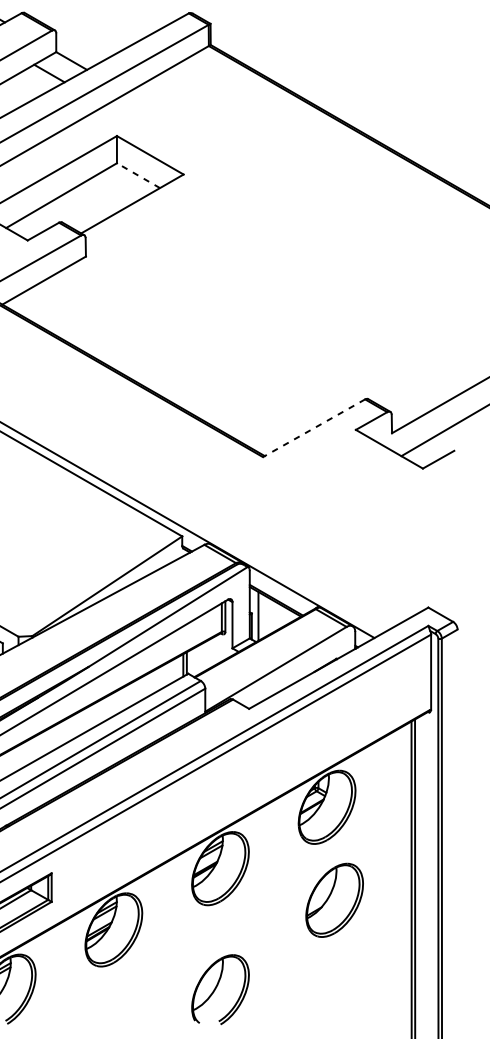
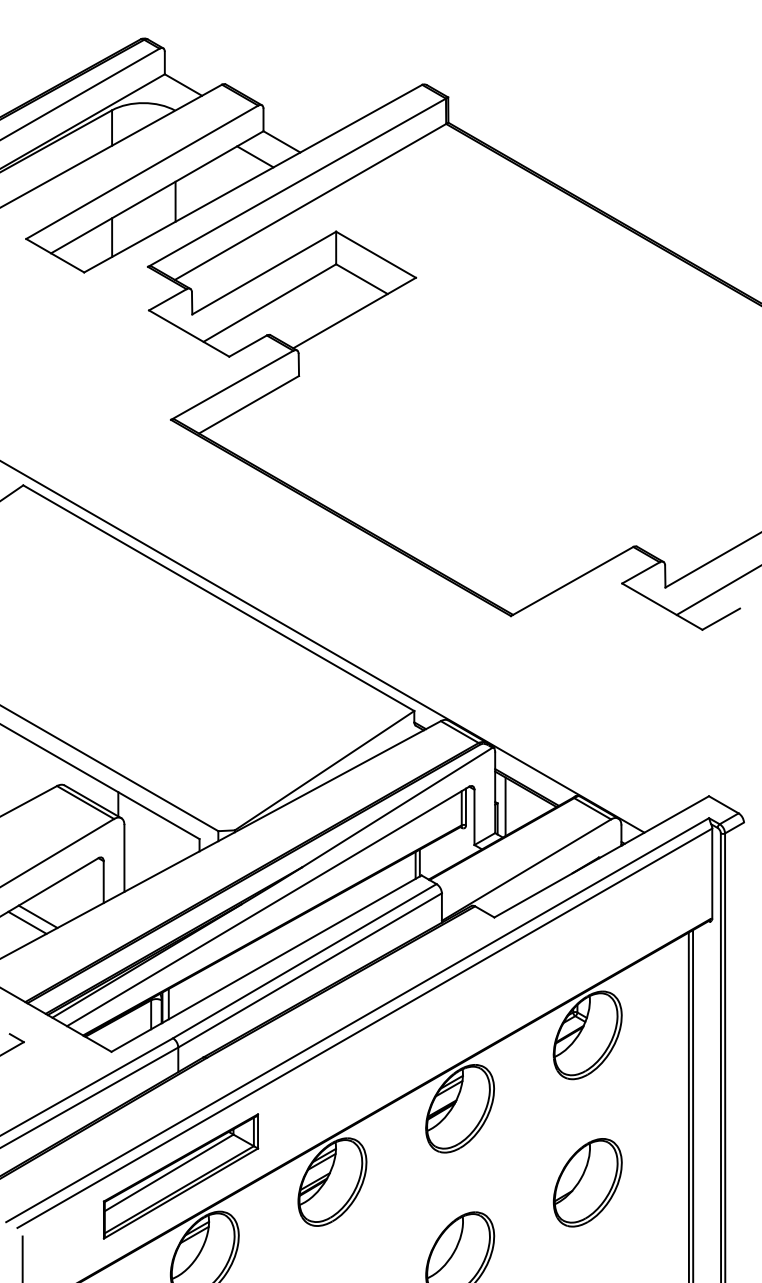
line: (138, 175) -> (361, 279), dashed -> solid
line: (313, 428) -> (571, 581), dashed -> solid
part: (334, 900) -> (587, 1182), moved

